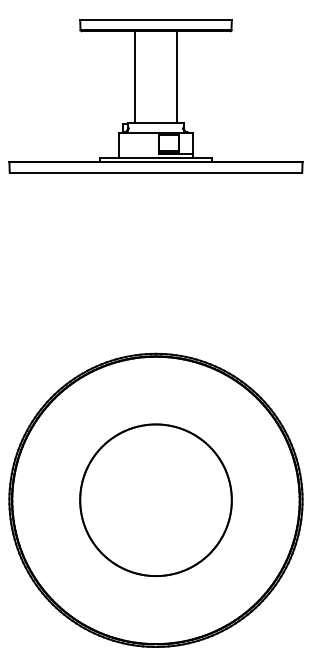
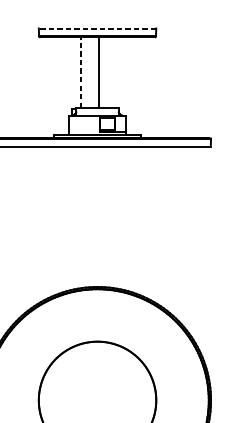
line: (156, 20) -> (97, 28), solid -> dashed
line: (135, 76) -> (81, 72), solid -> dashed
line: (176, 76) -> (98, 72), moved

